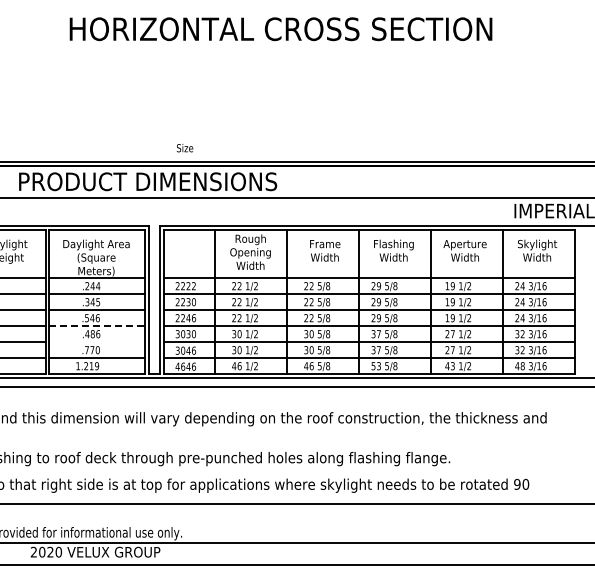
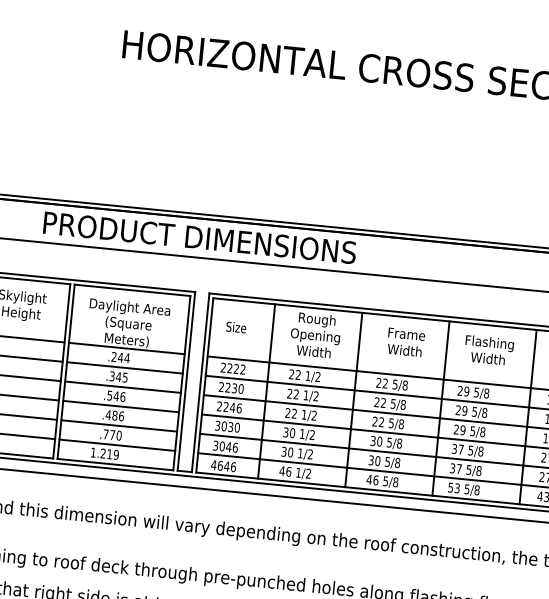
text: (185, 148) -> (236, 327), moved
line: (97, 326) -> (121, 406), dashed -> solid
line: (96, 342) -> (118, 426), added

